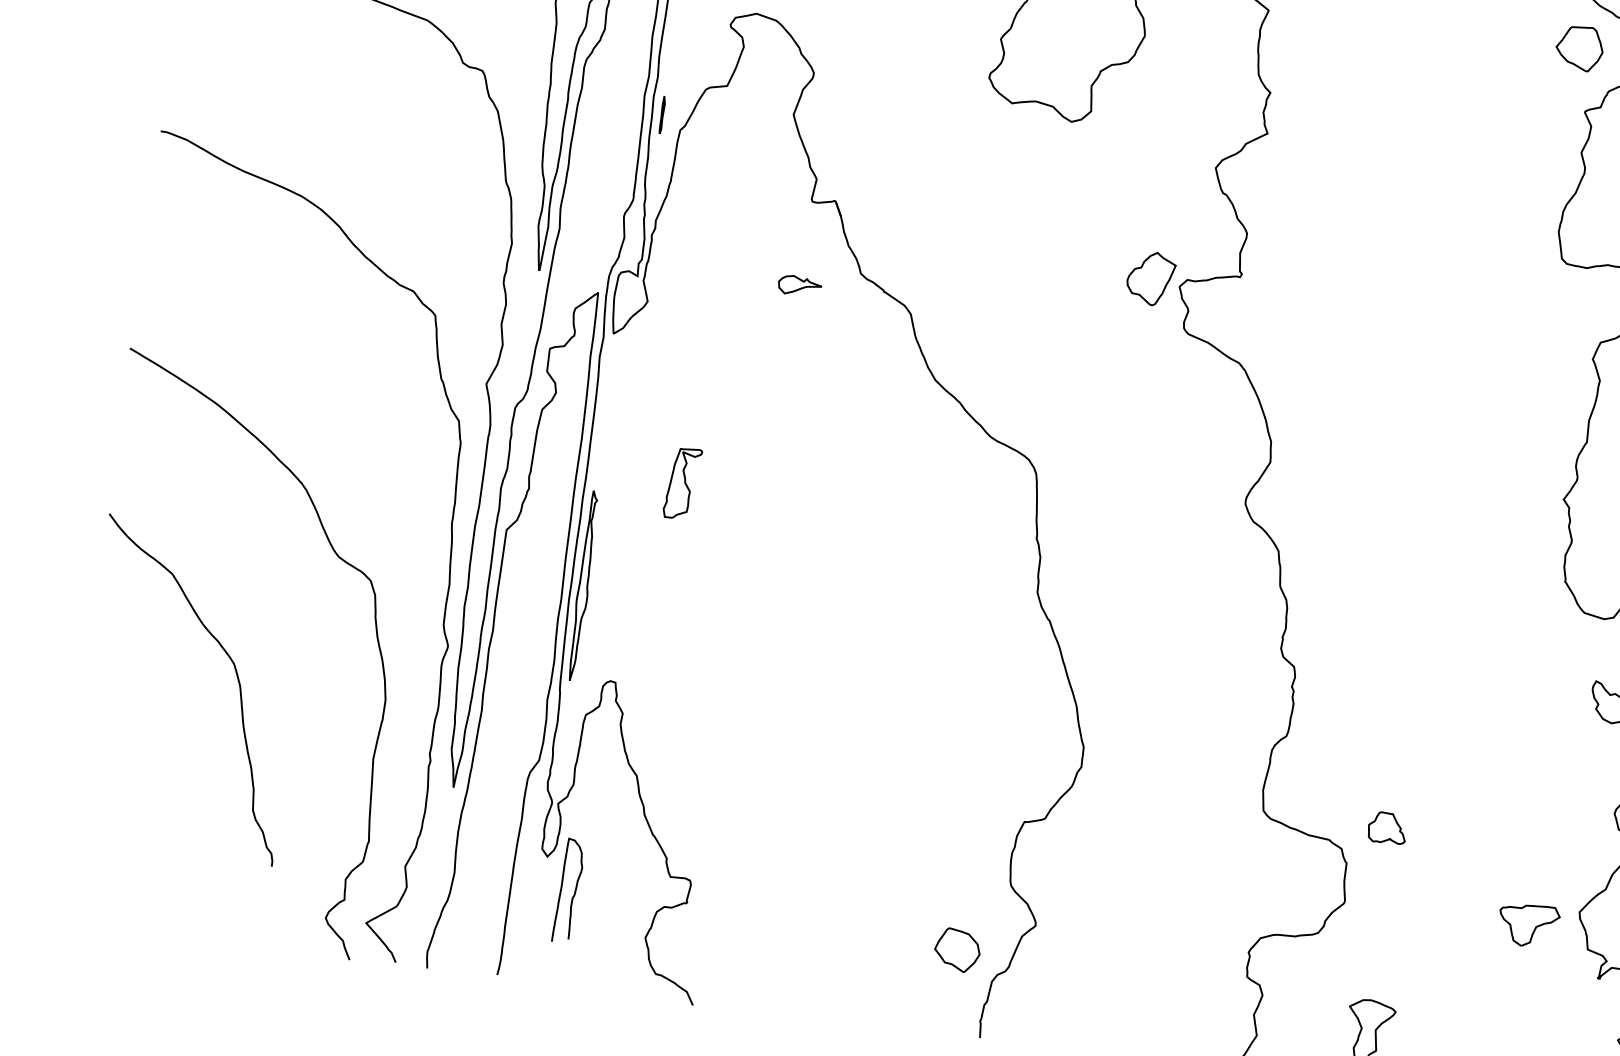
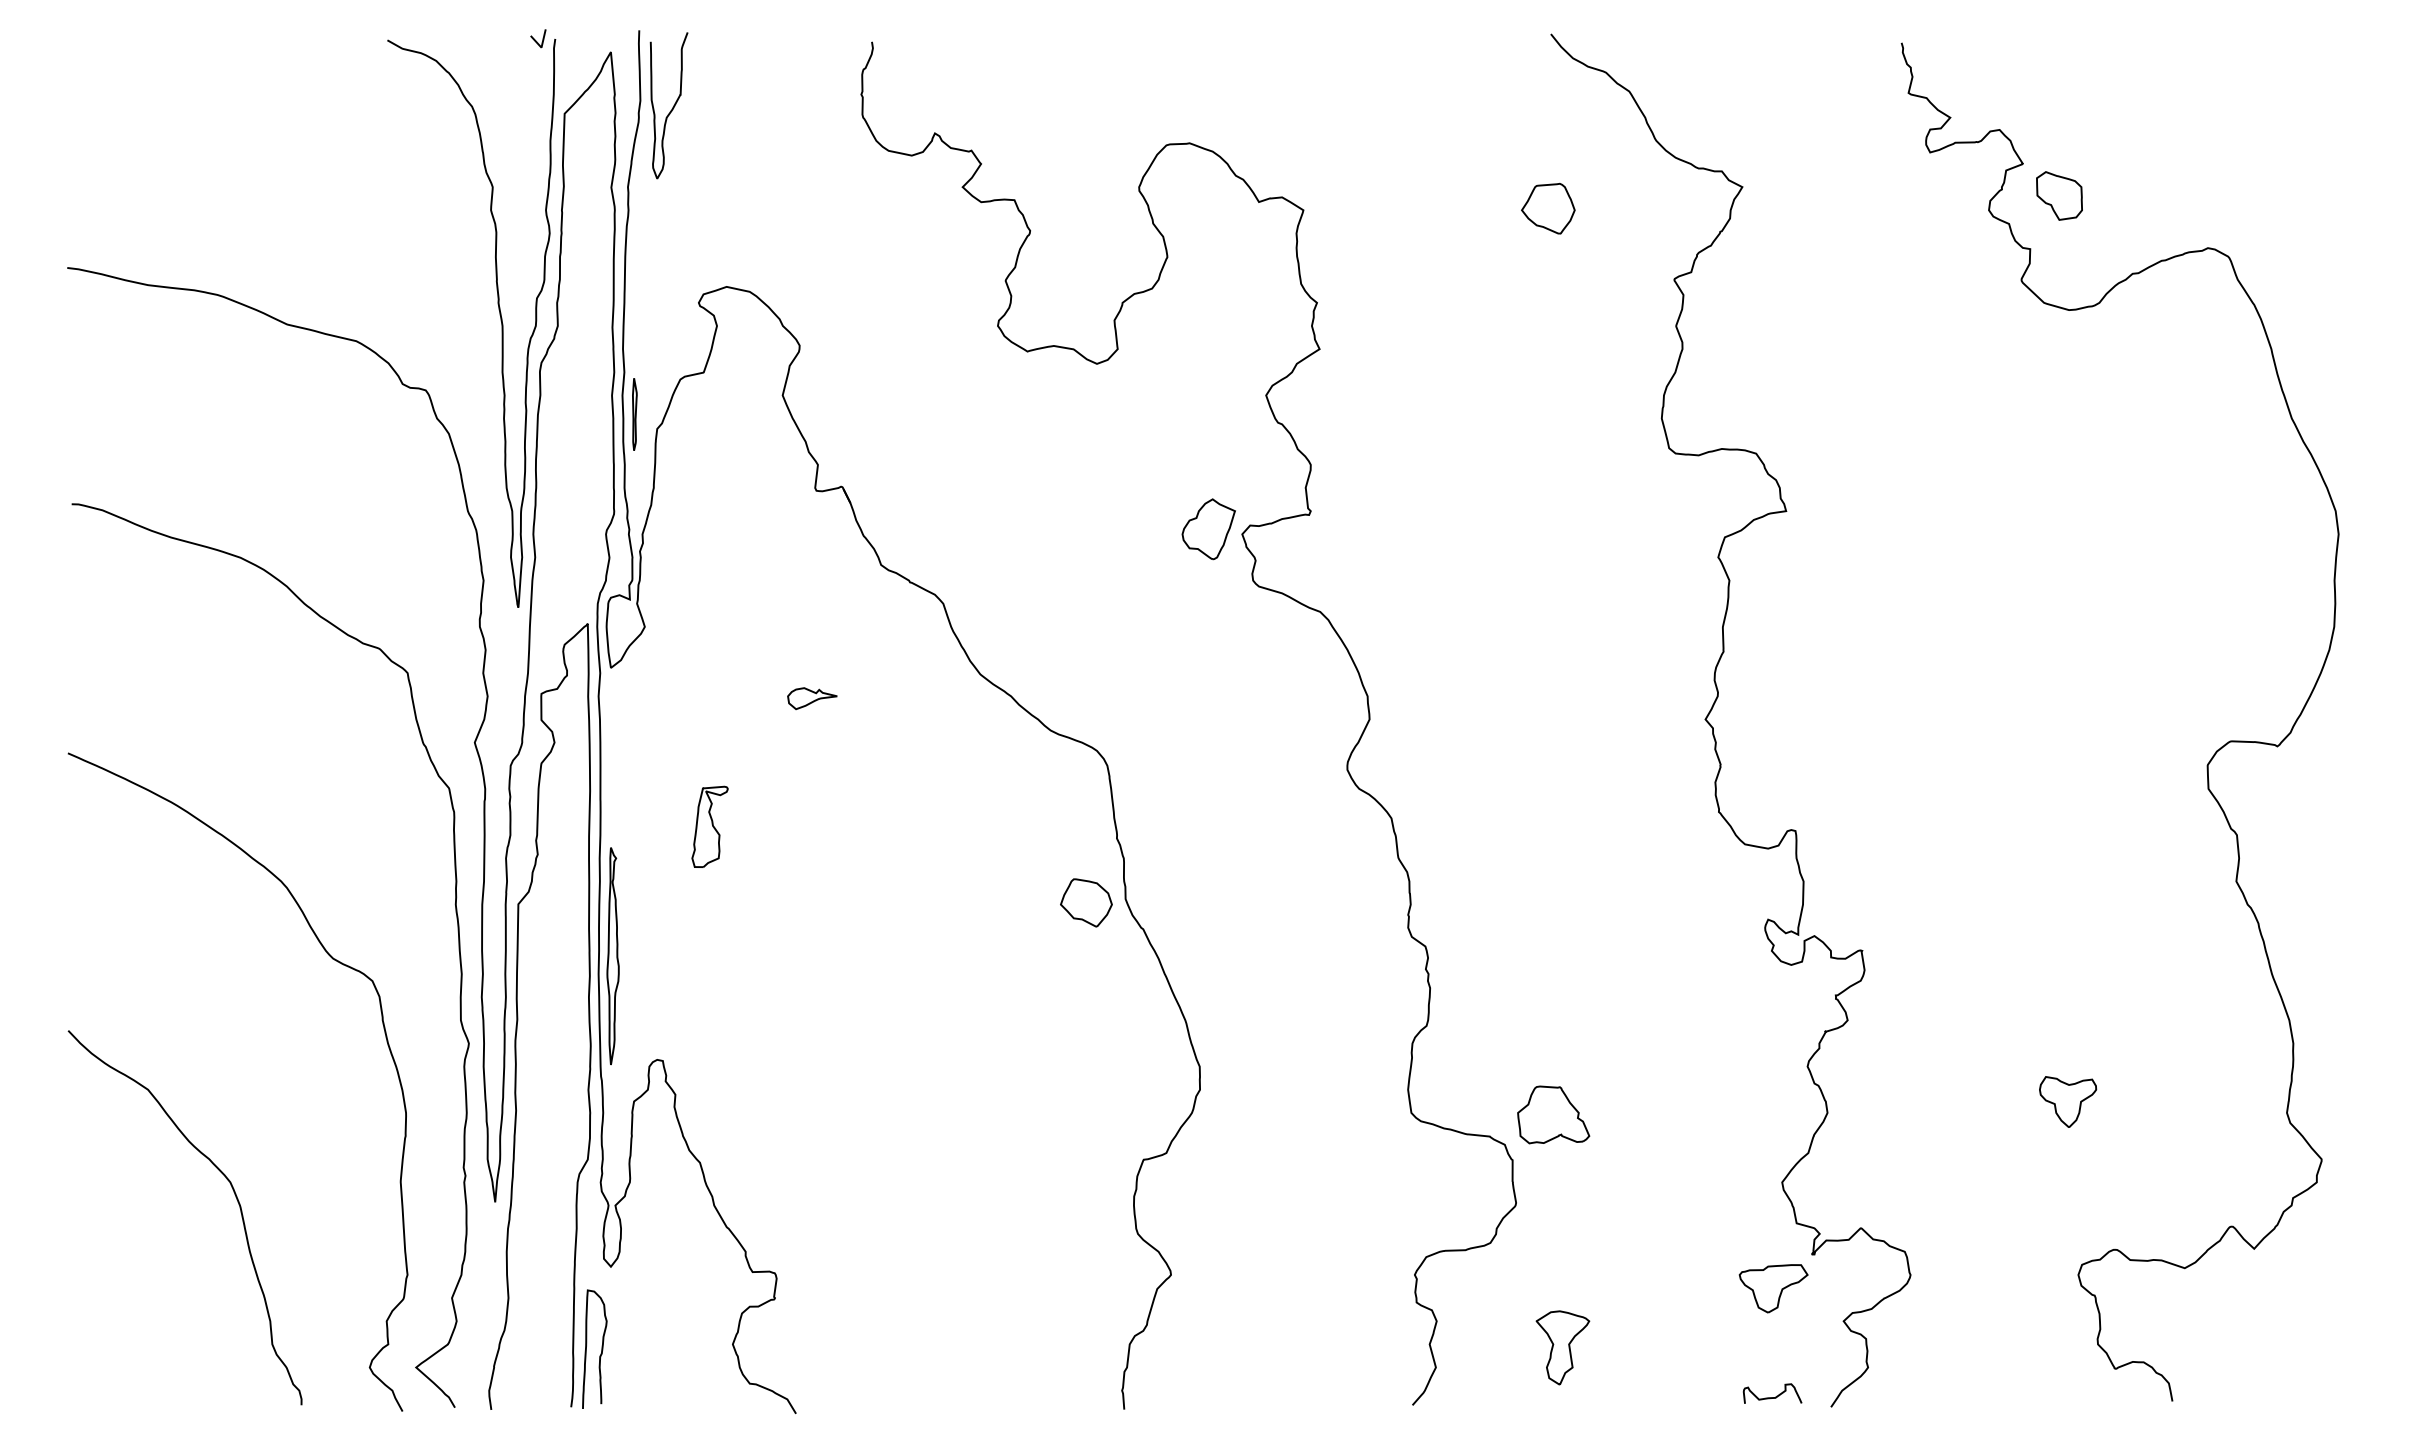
part: (1579, 48) -> (1548, 208), moved
part: (662, 115) -> (634, 414), size x1.67
part: (800, 285) -> (812, 698), moved
curve: (236, 677) -> (235, 1197), moved
part: (1387, 827) -> (1553, 1114), size x1.67
curve: (574, 890) -> (601, 1348), moved
part: (1528, 925) -> (1773, 1288), moved
part: (957, 949) -> (1086, 902), moved

